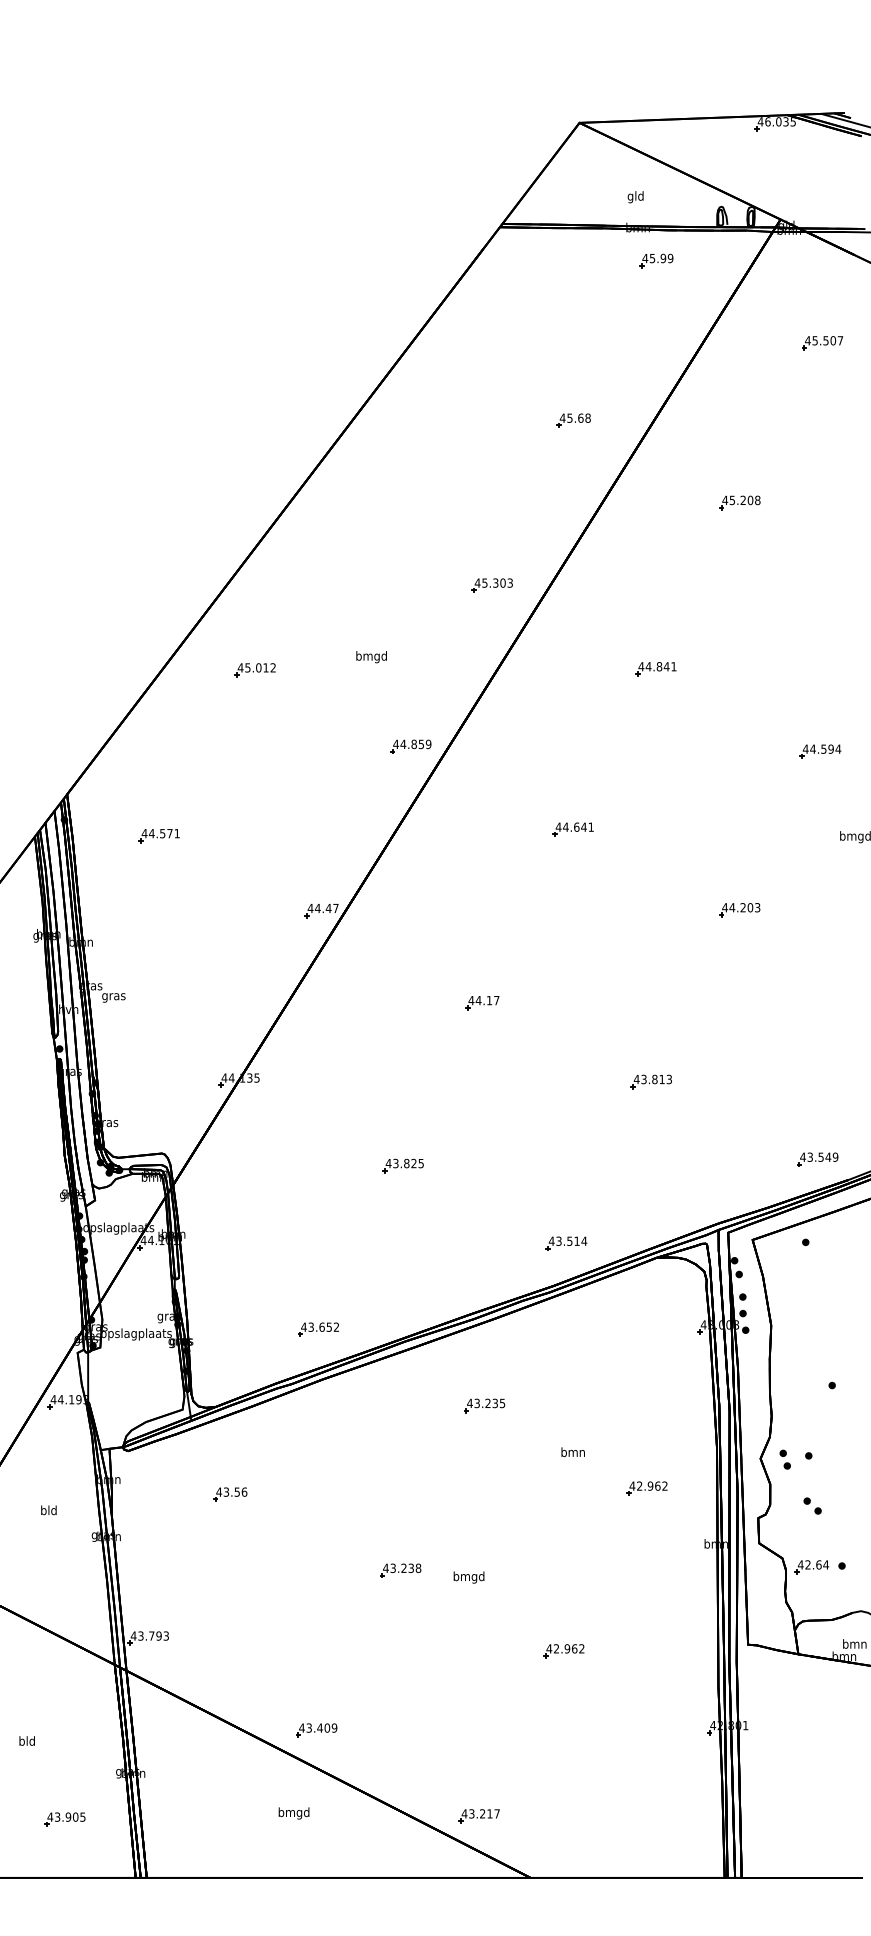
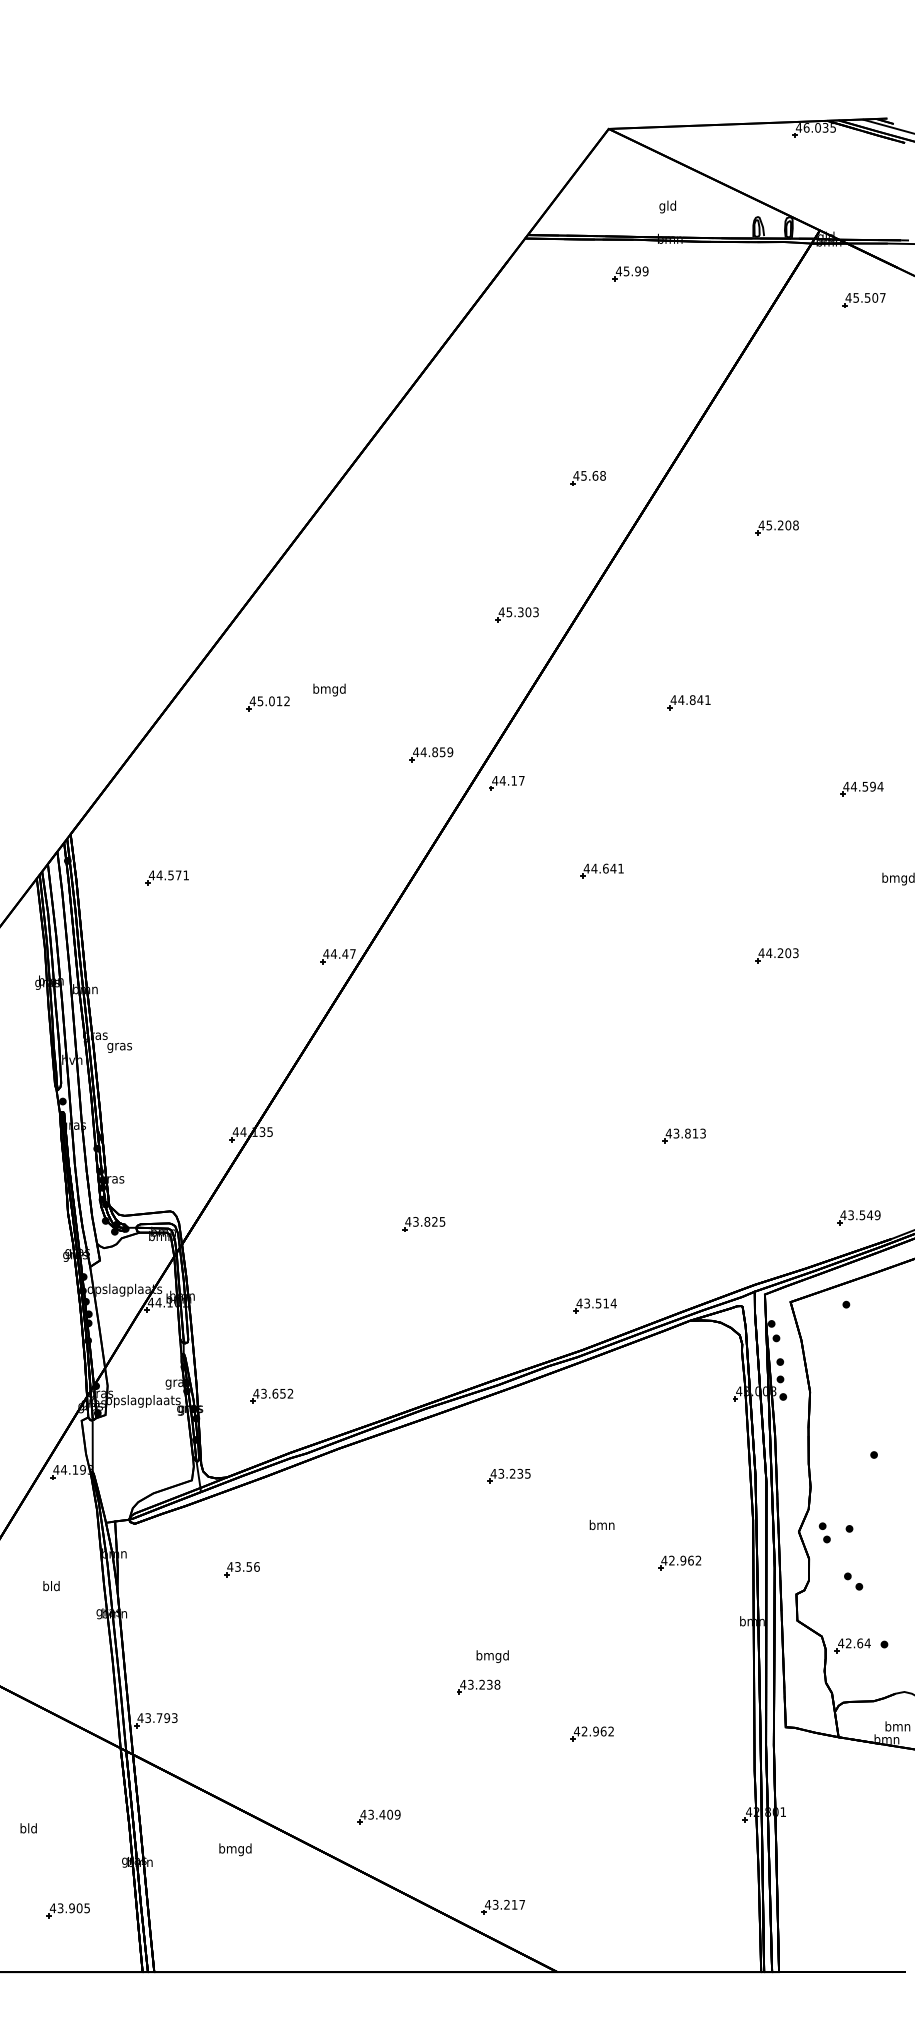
part: (656, 260) -> (630, 273), moved
part: (822, 343) -> (863, 300), moved
part: (573, 420) -> (587, 478), moved
text: (371, 657) -> (329, 690), moved
part: (410, 746) -> (431, 754), moved
part: (482, 1003) -> (506, 783), moved
part: (318, 1329) -> (271, 1396), moved
part: (400, 1570) -> (478, 1687), moved
part: (316, 1730) -> (378, 1817), moved
text: (293, 1813) -> (234, 1849), moved

